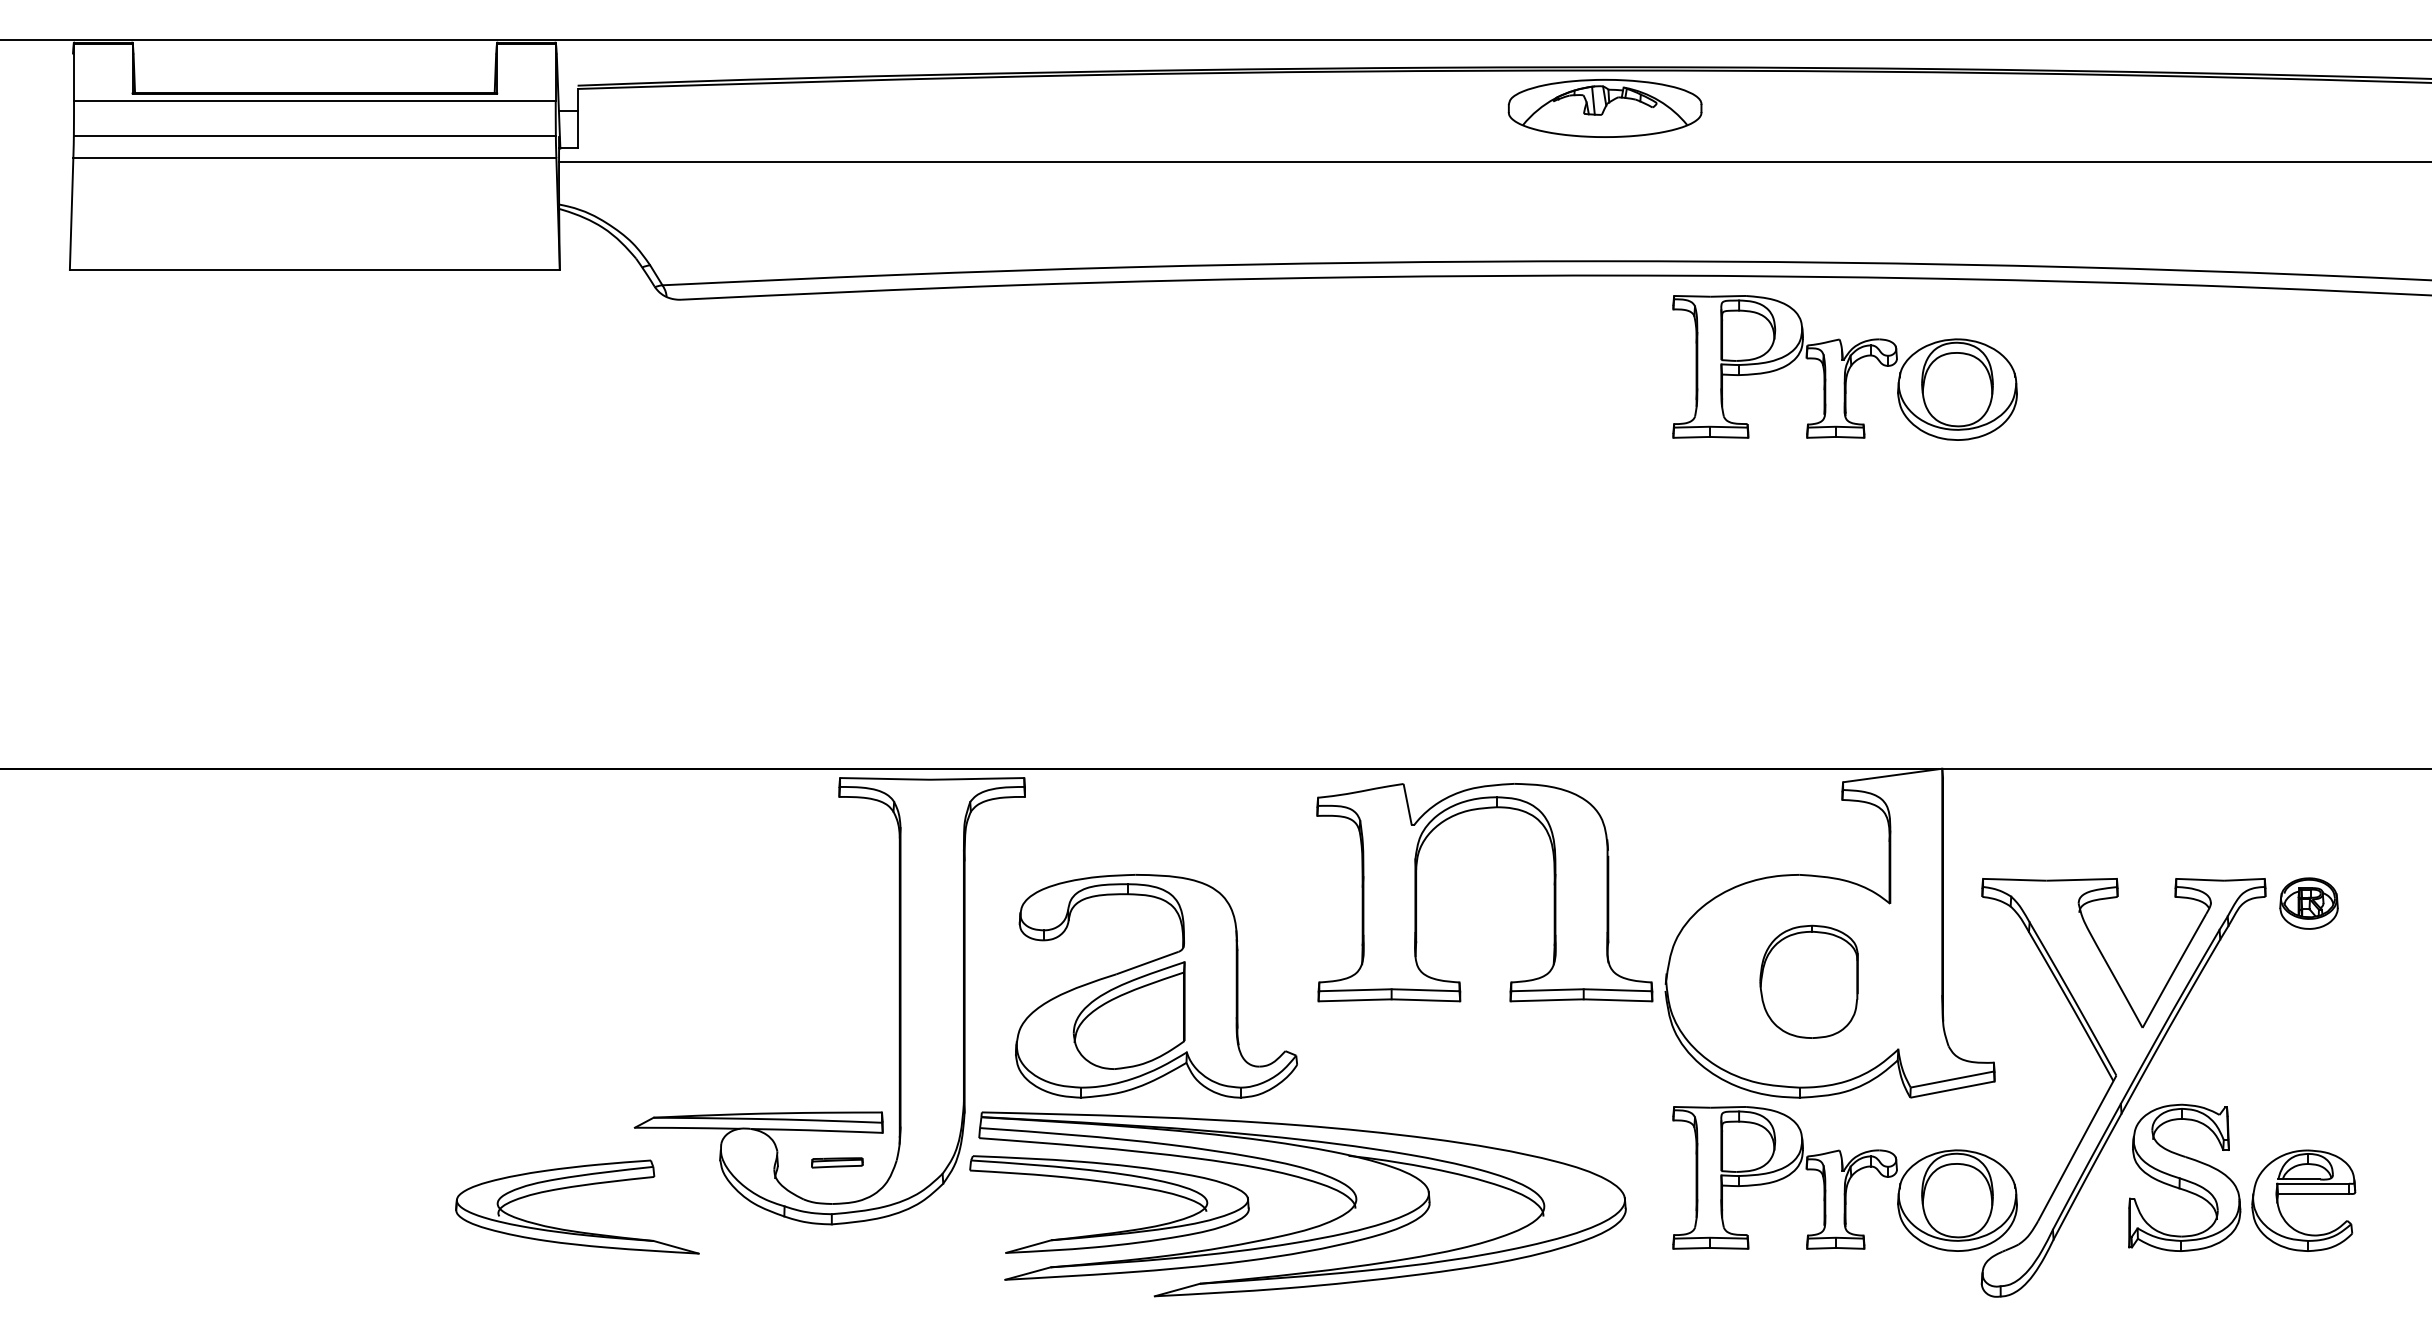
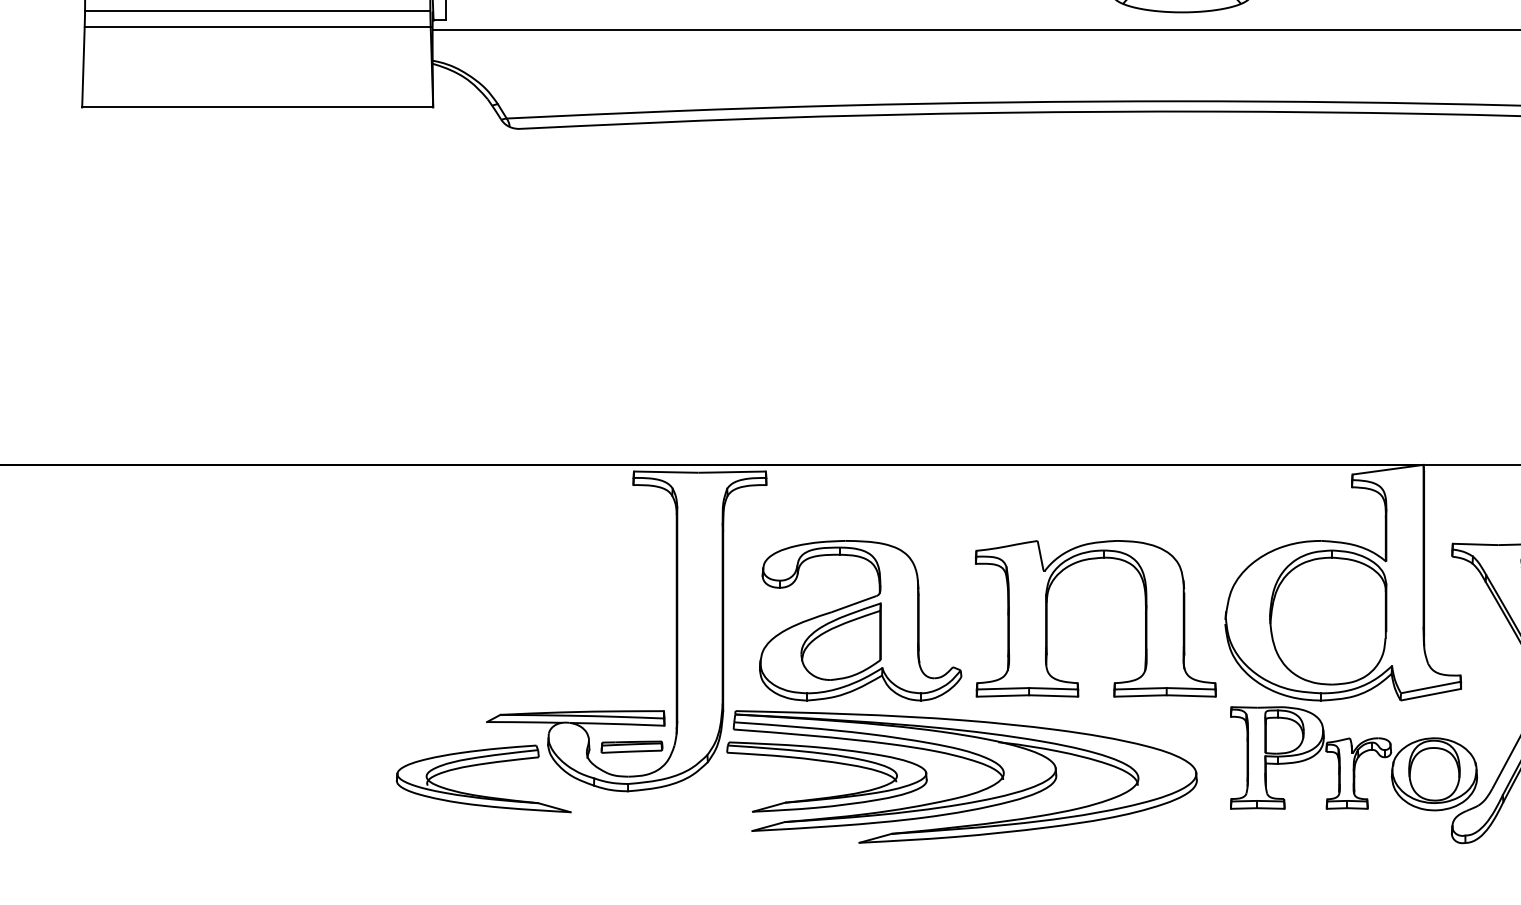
part: (1844, 367) -> (1353, 177), removed
part: (1416, 892) -> (1046, 618), moved
part: (1808, 981) -> (1327, 617), size x1.67
part: (837, 1162) -> (632, 746), size x1.67
part: (576, 1187) -> (483, 764), moved

